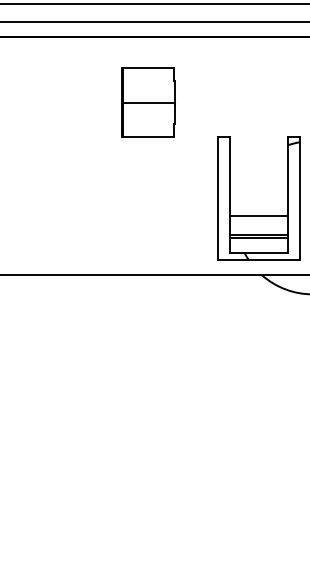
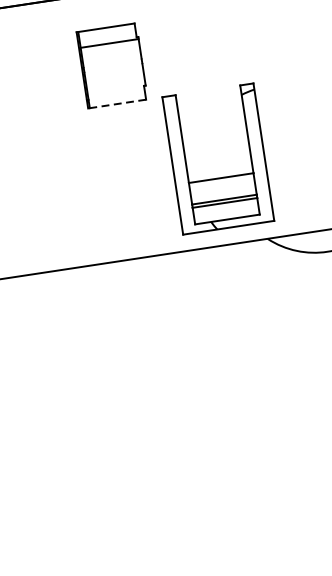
line: (149, 102) -> (110, 43), moved
line: (147, 136) -> (117, 103), solid -> dashed
part: (258, 215) -> (220, 178), moved

